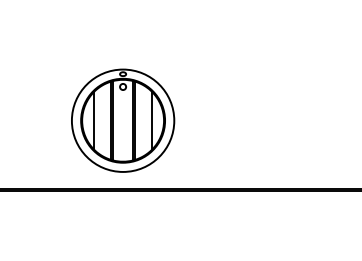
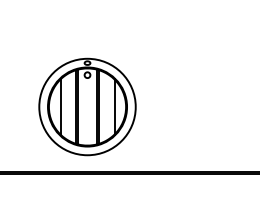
part: (123, 120) -> (87, 106), moved

